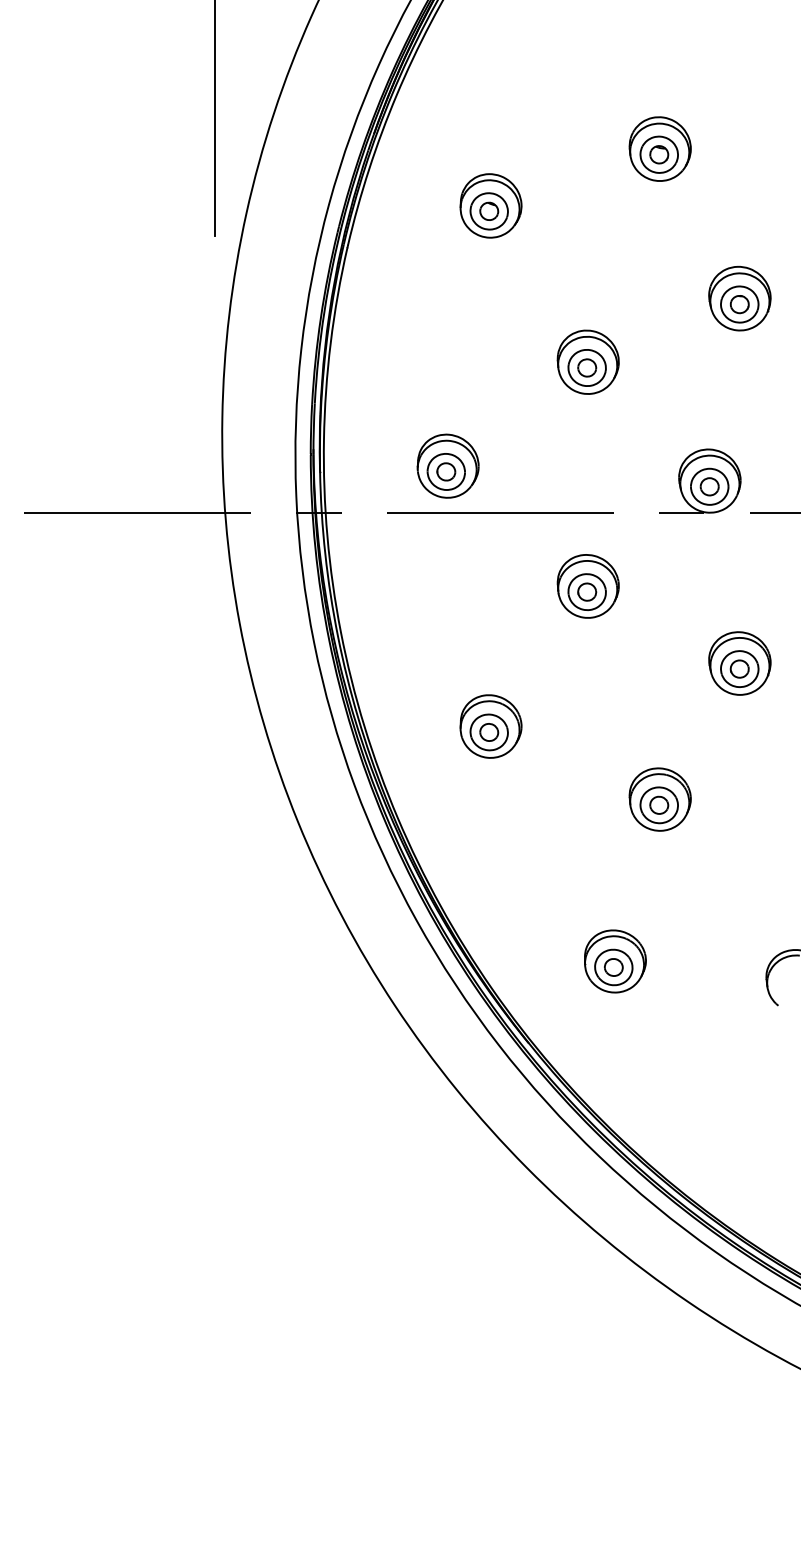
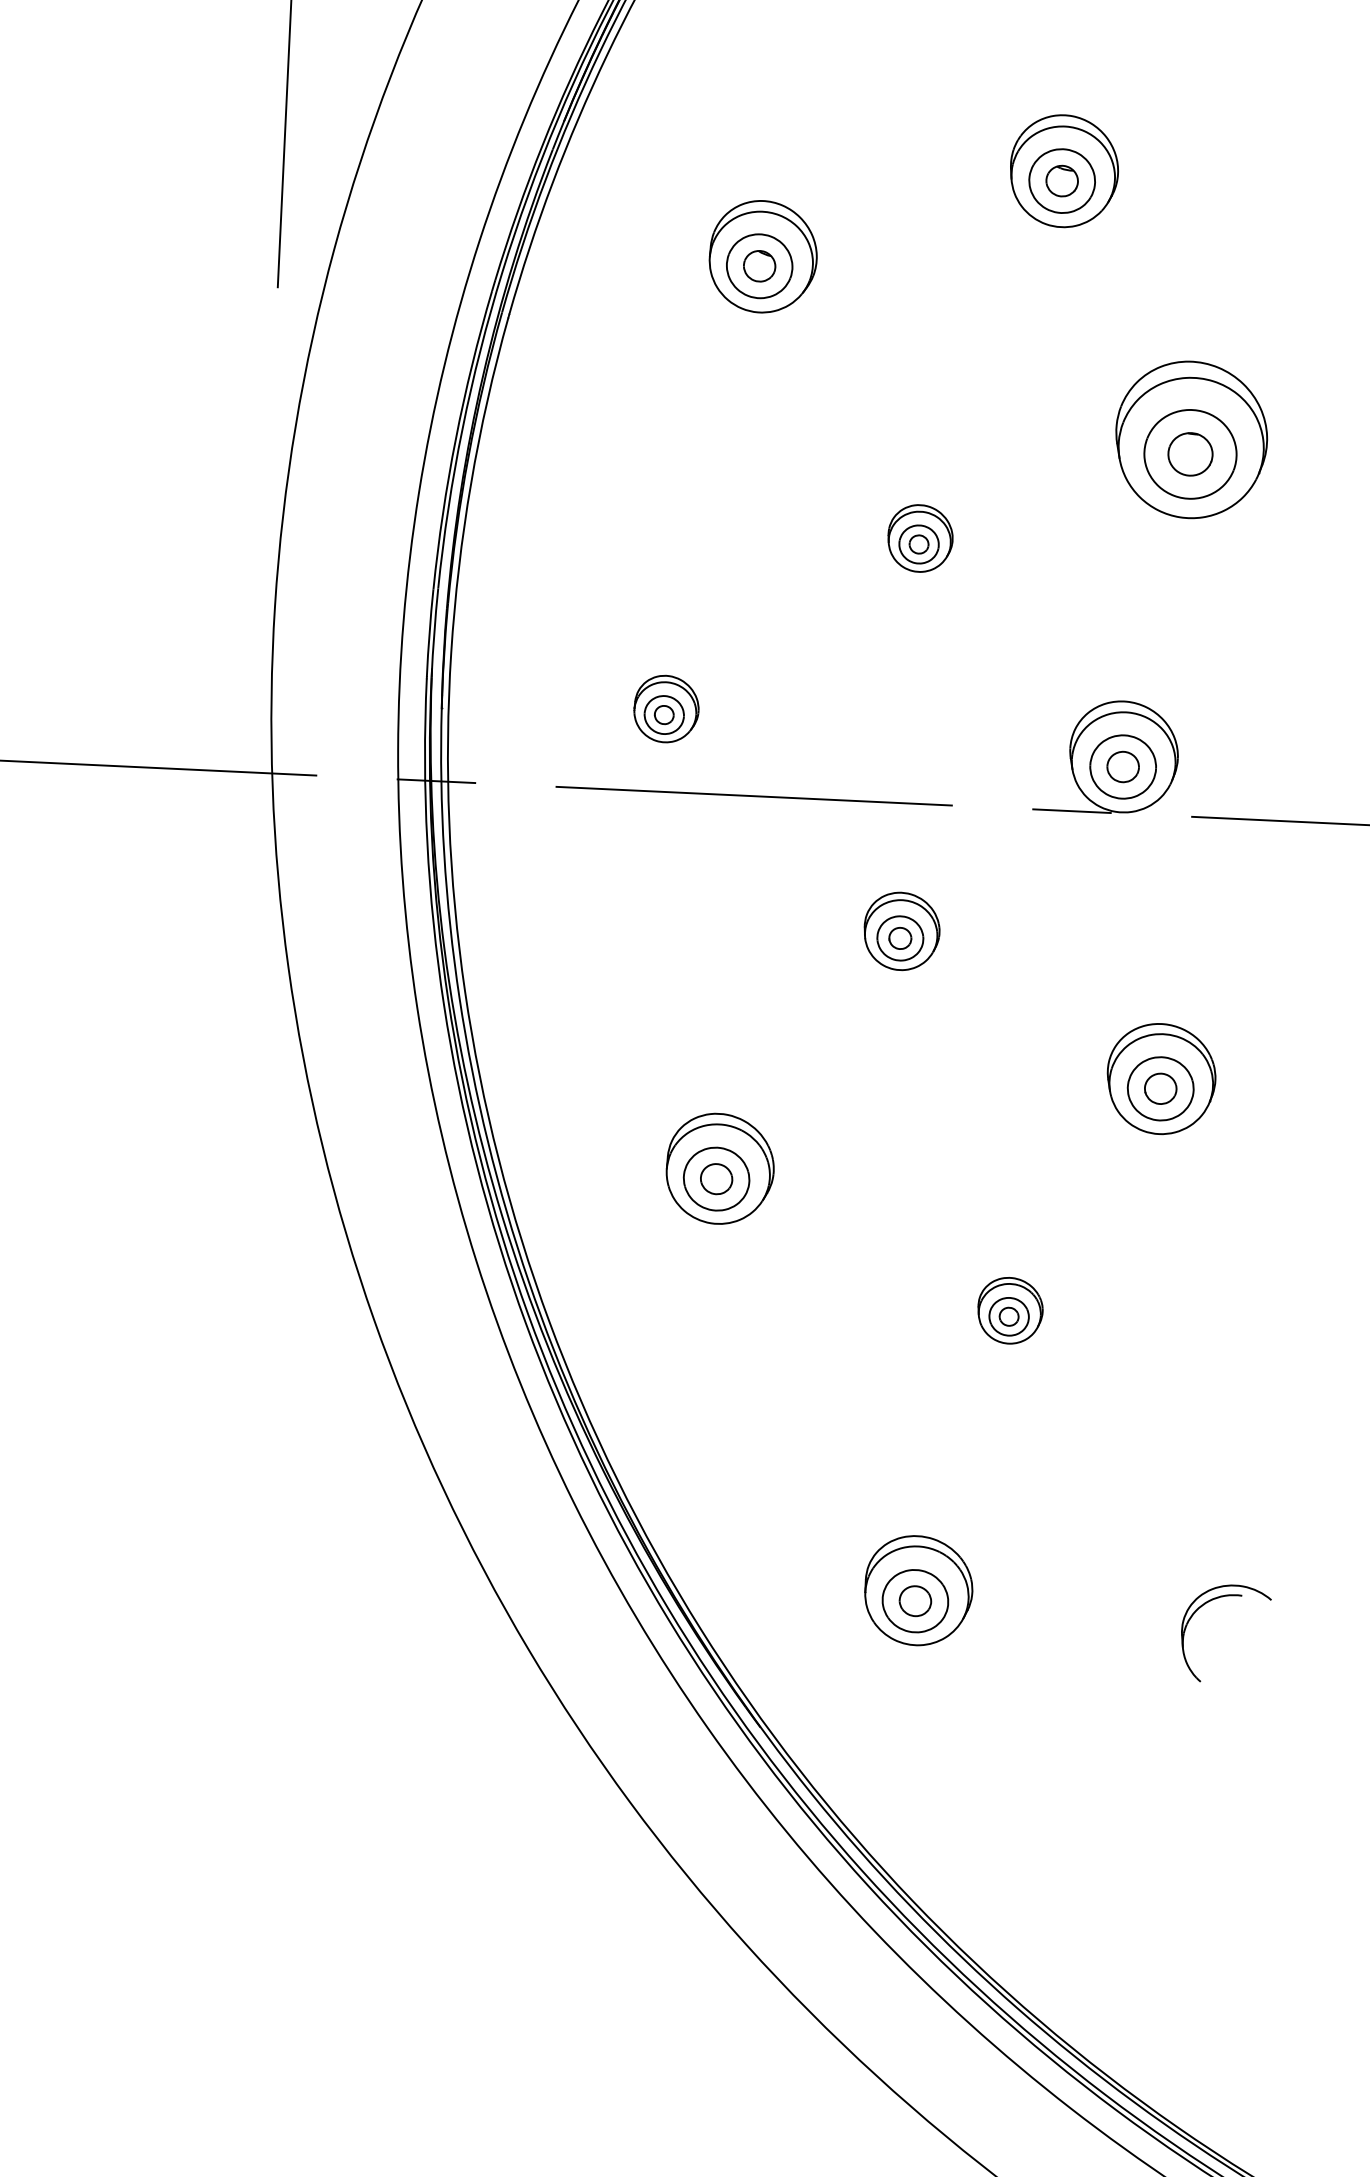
part: (739, 298) -> (1190, 439), size x1.4
part: (587, 361) -> (919, 537), size x0.6
part: (447, 465) -> (665, 707), size x0.6
part: (587, 586) -> (900, 931), size x0.7
part: (659, 799) -> (1009, 1310), size x0.6

